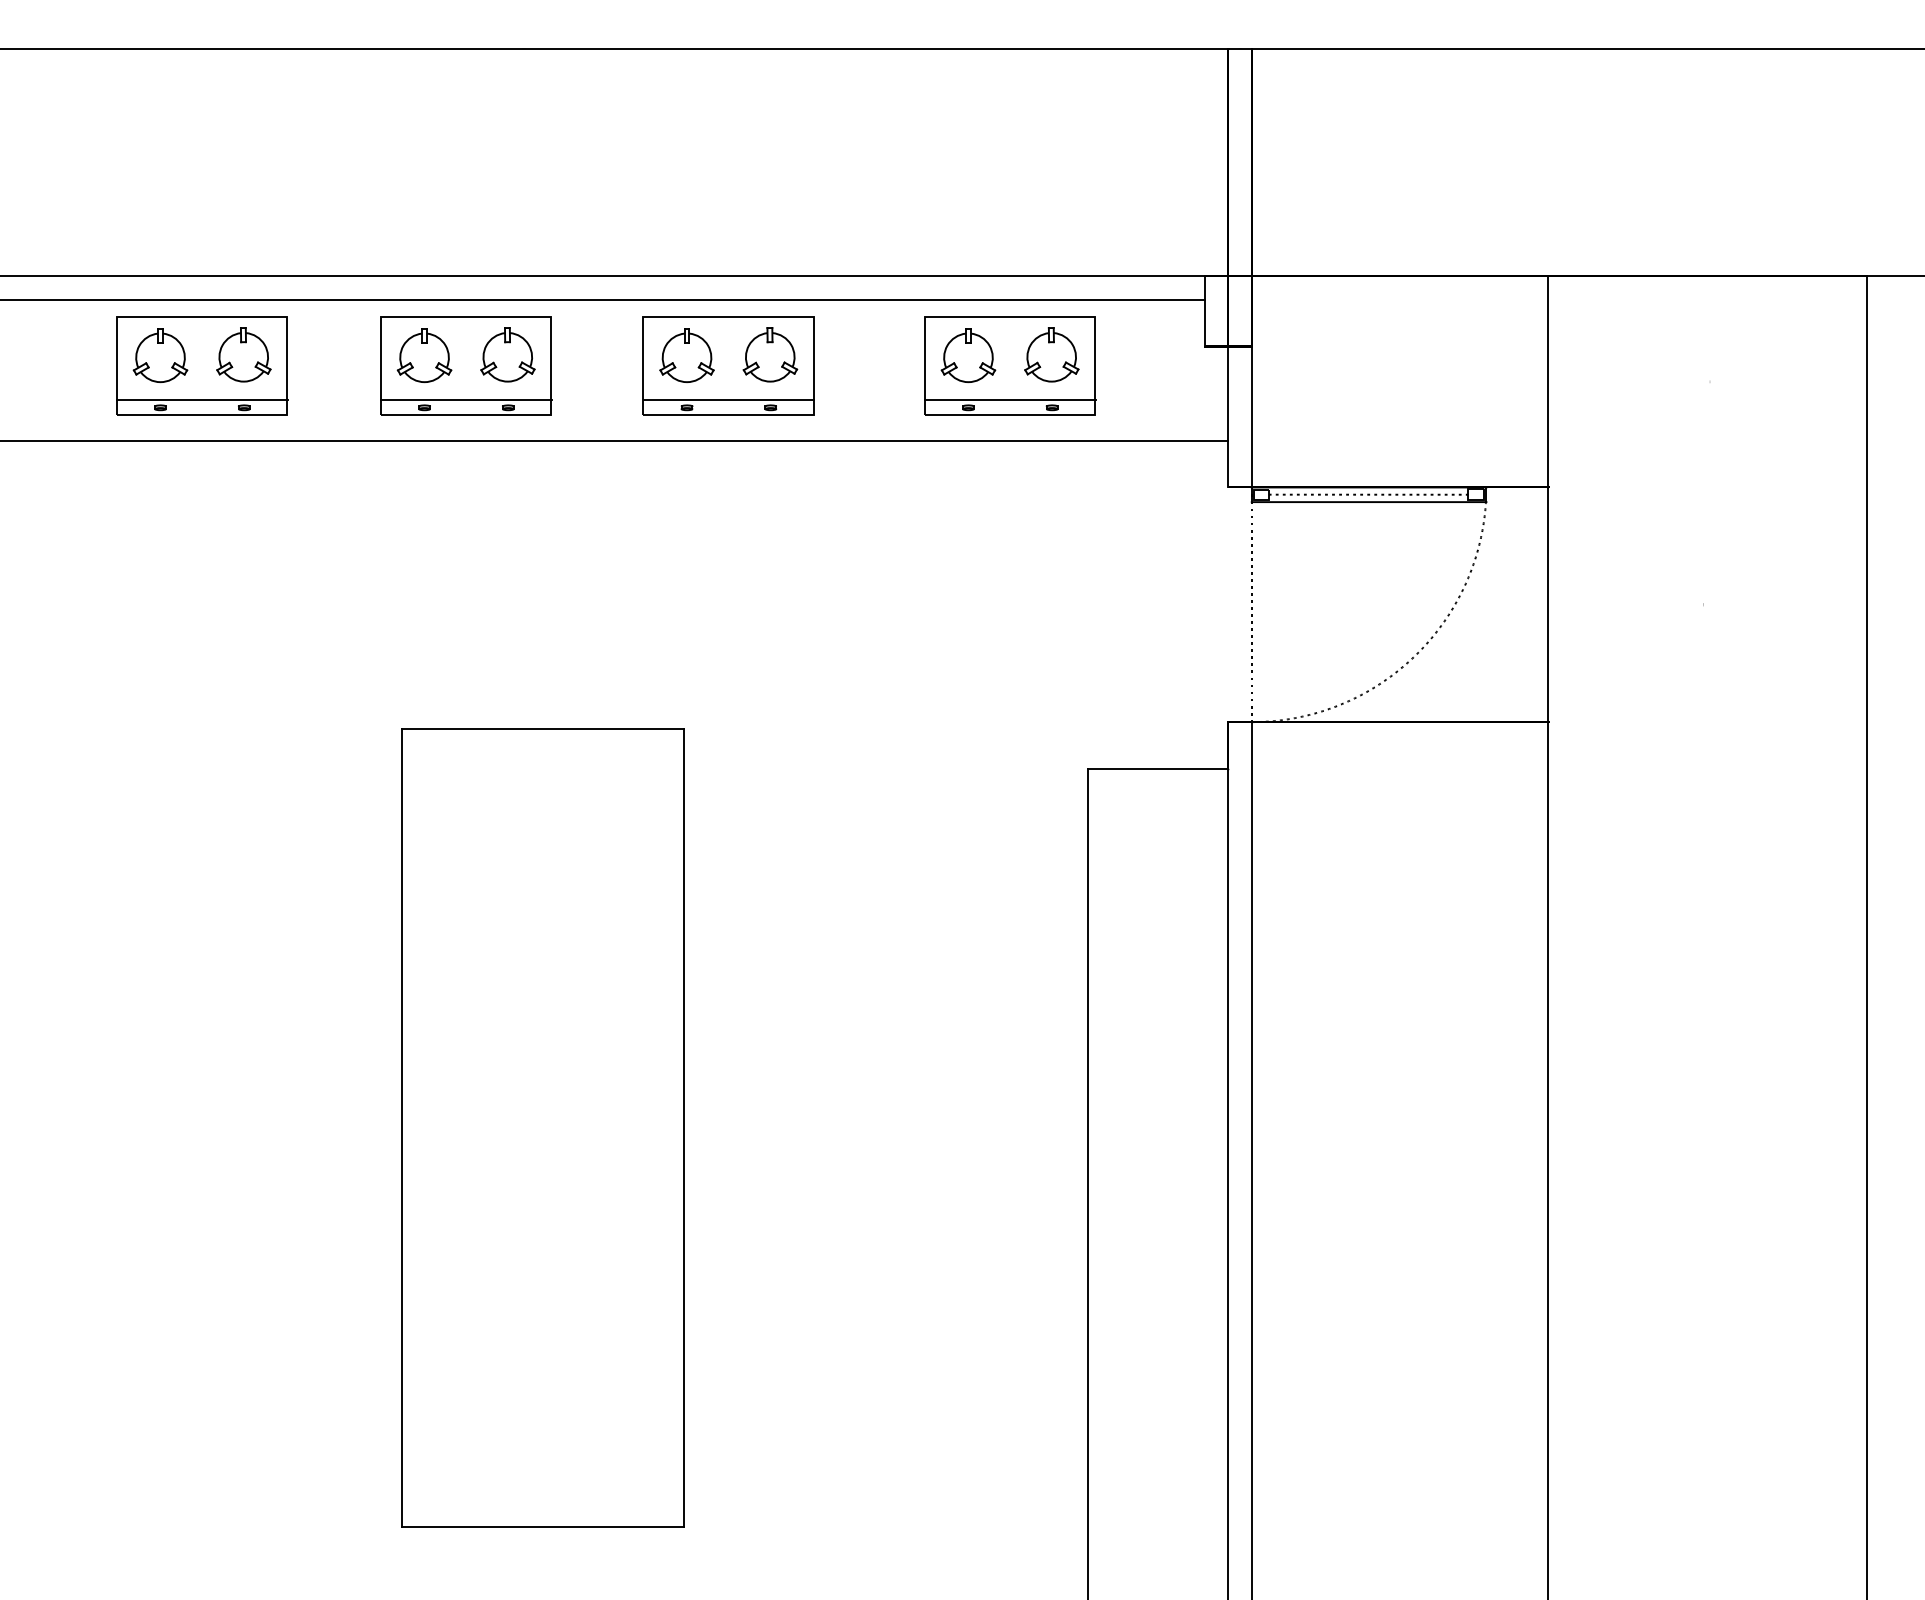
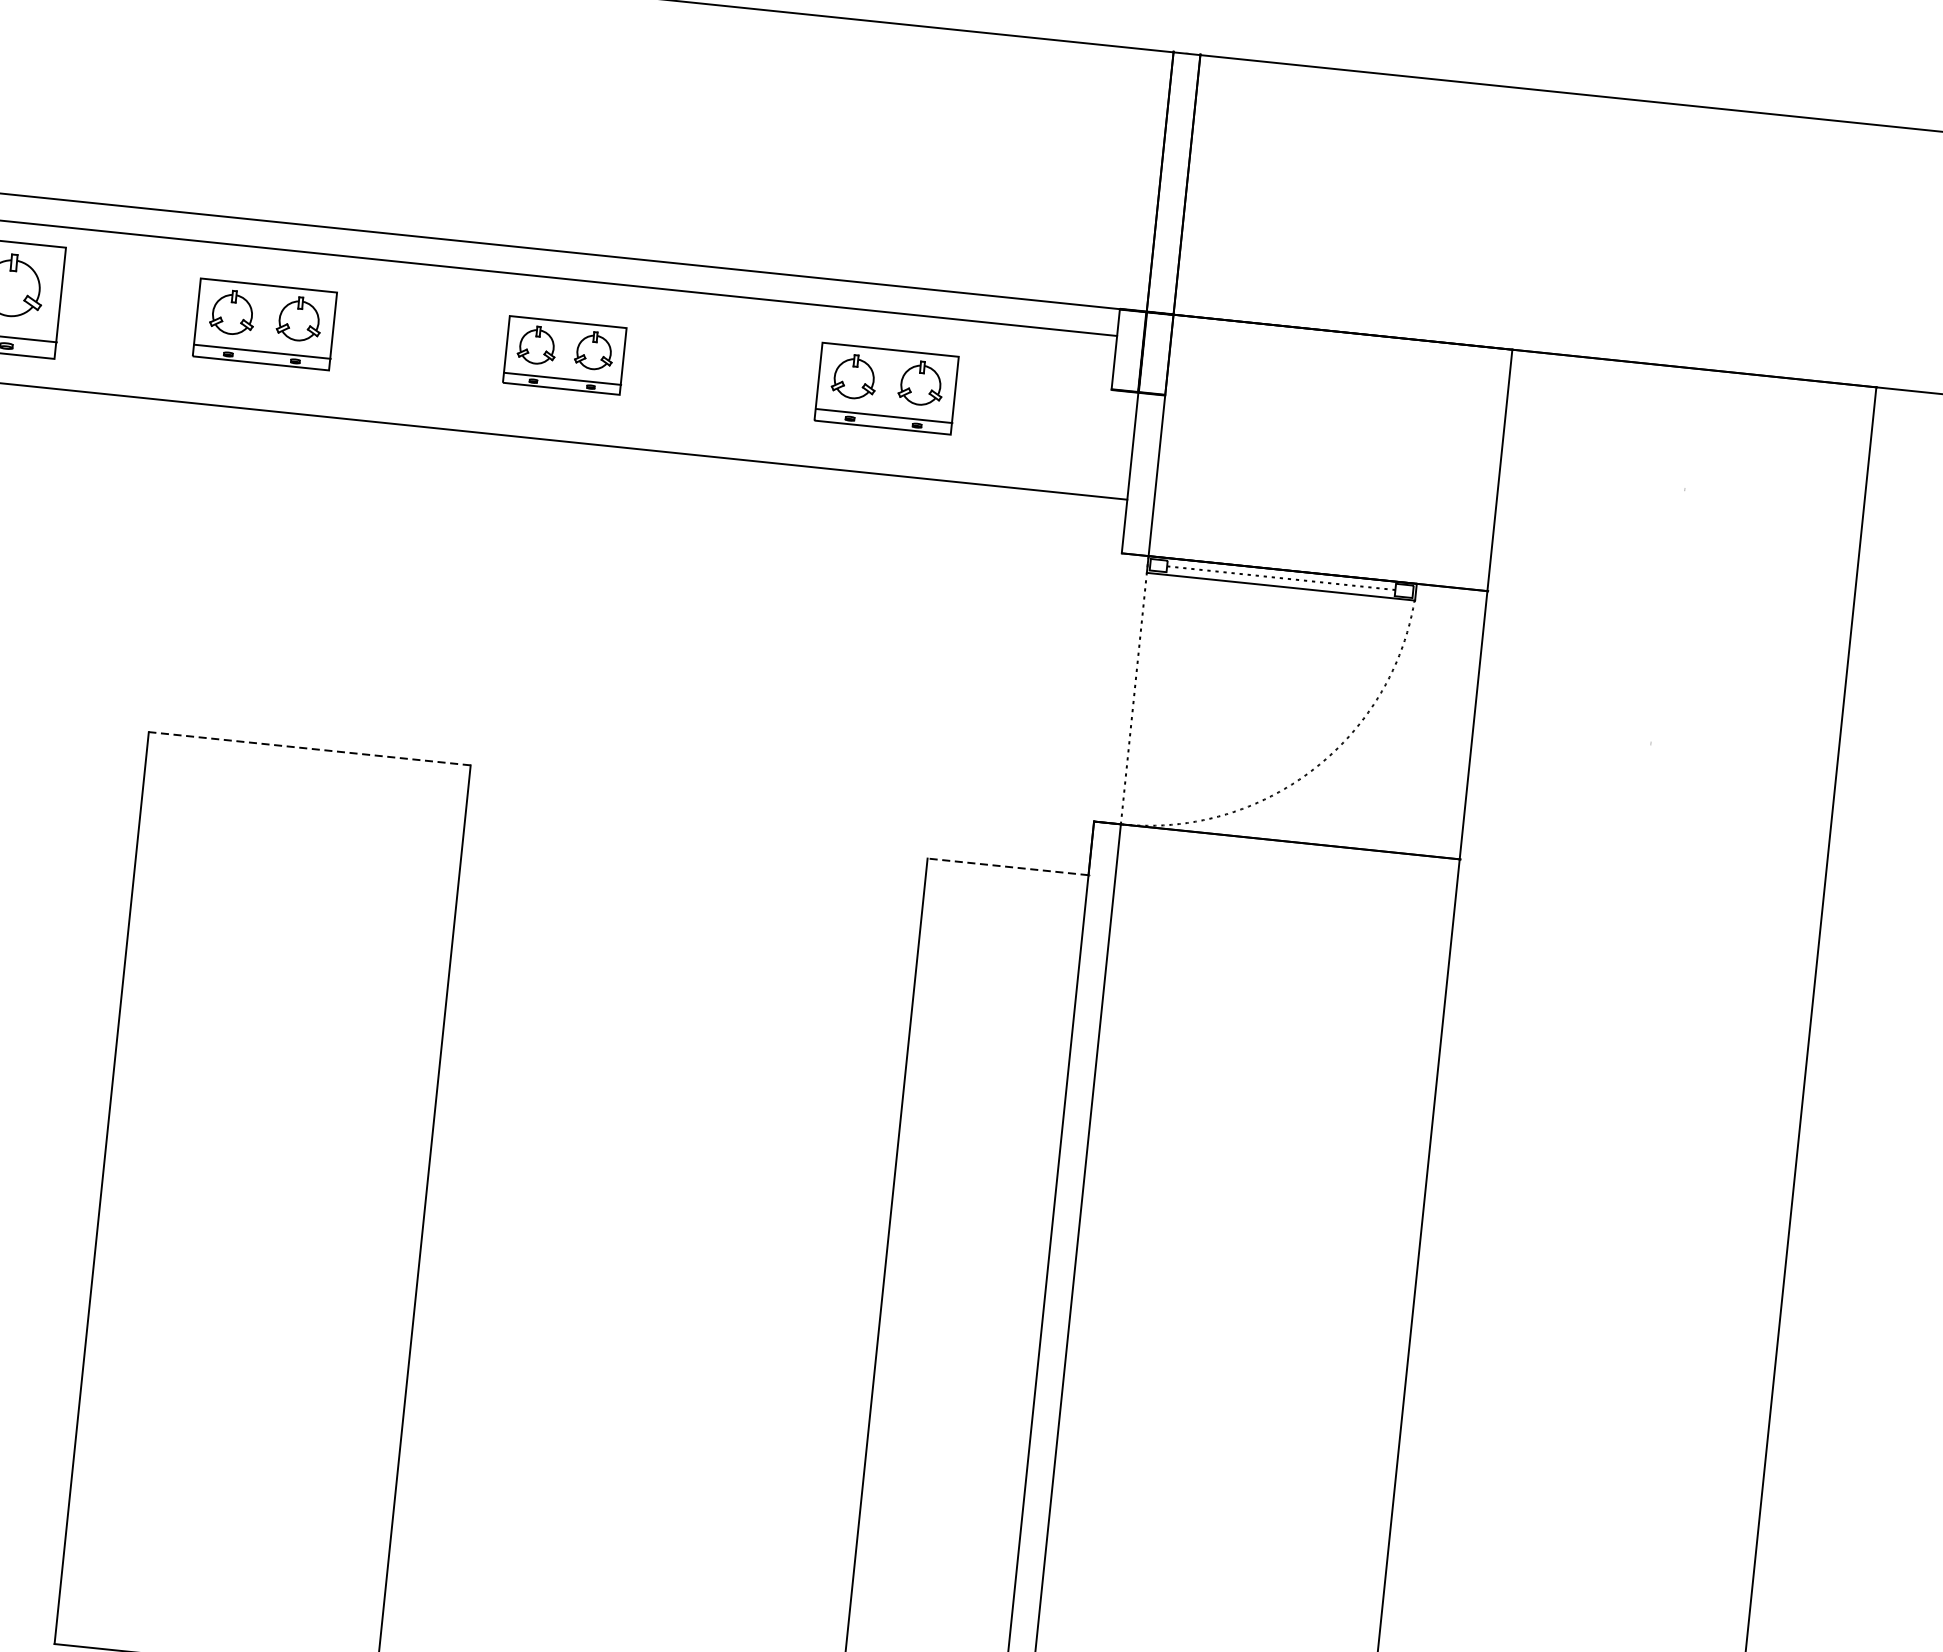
part: (466, 365) -> (265, 323), size x0.7
part: (728, 365) -> (564, 354), size x0.6
part: (1010, 365) -> (887, 388), size x0.7
line: (542, 729) -> (309, 748), solid -> dashed
line: (1157, 769) -> (1007, 867), solid -> dashed

